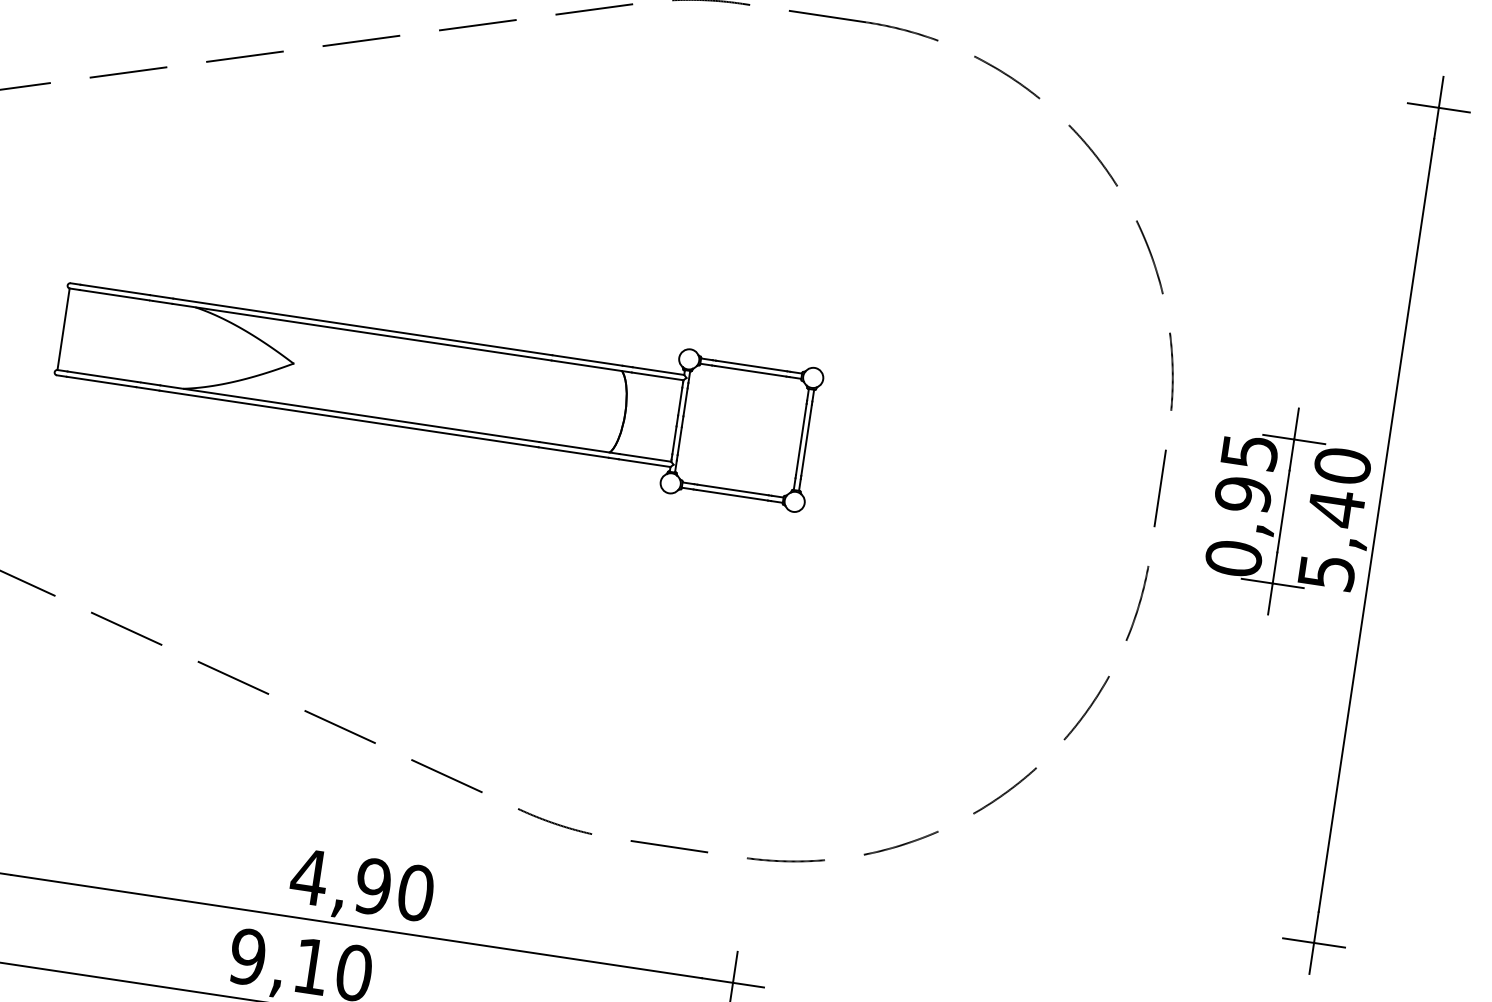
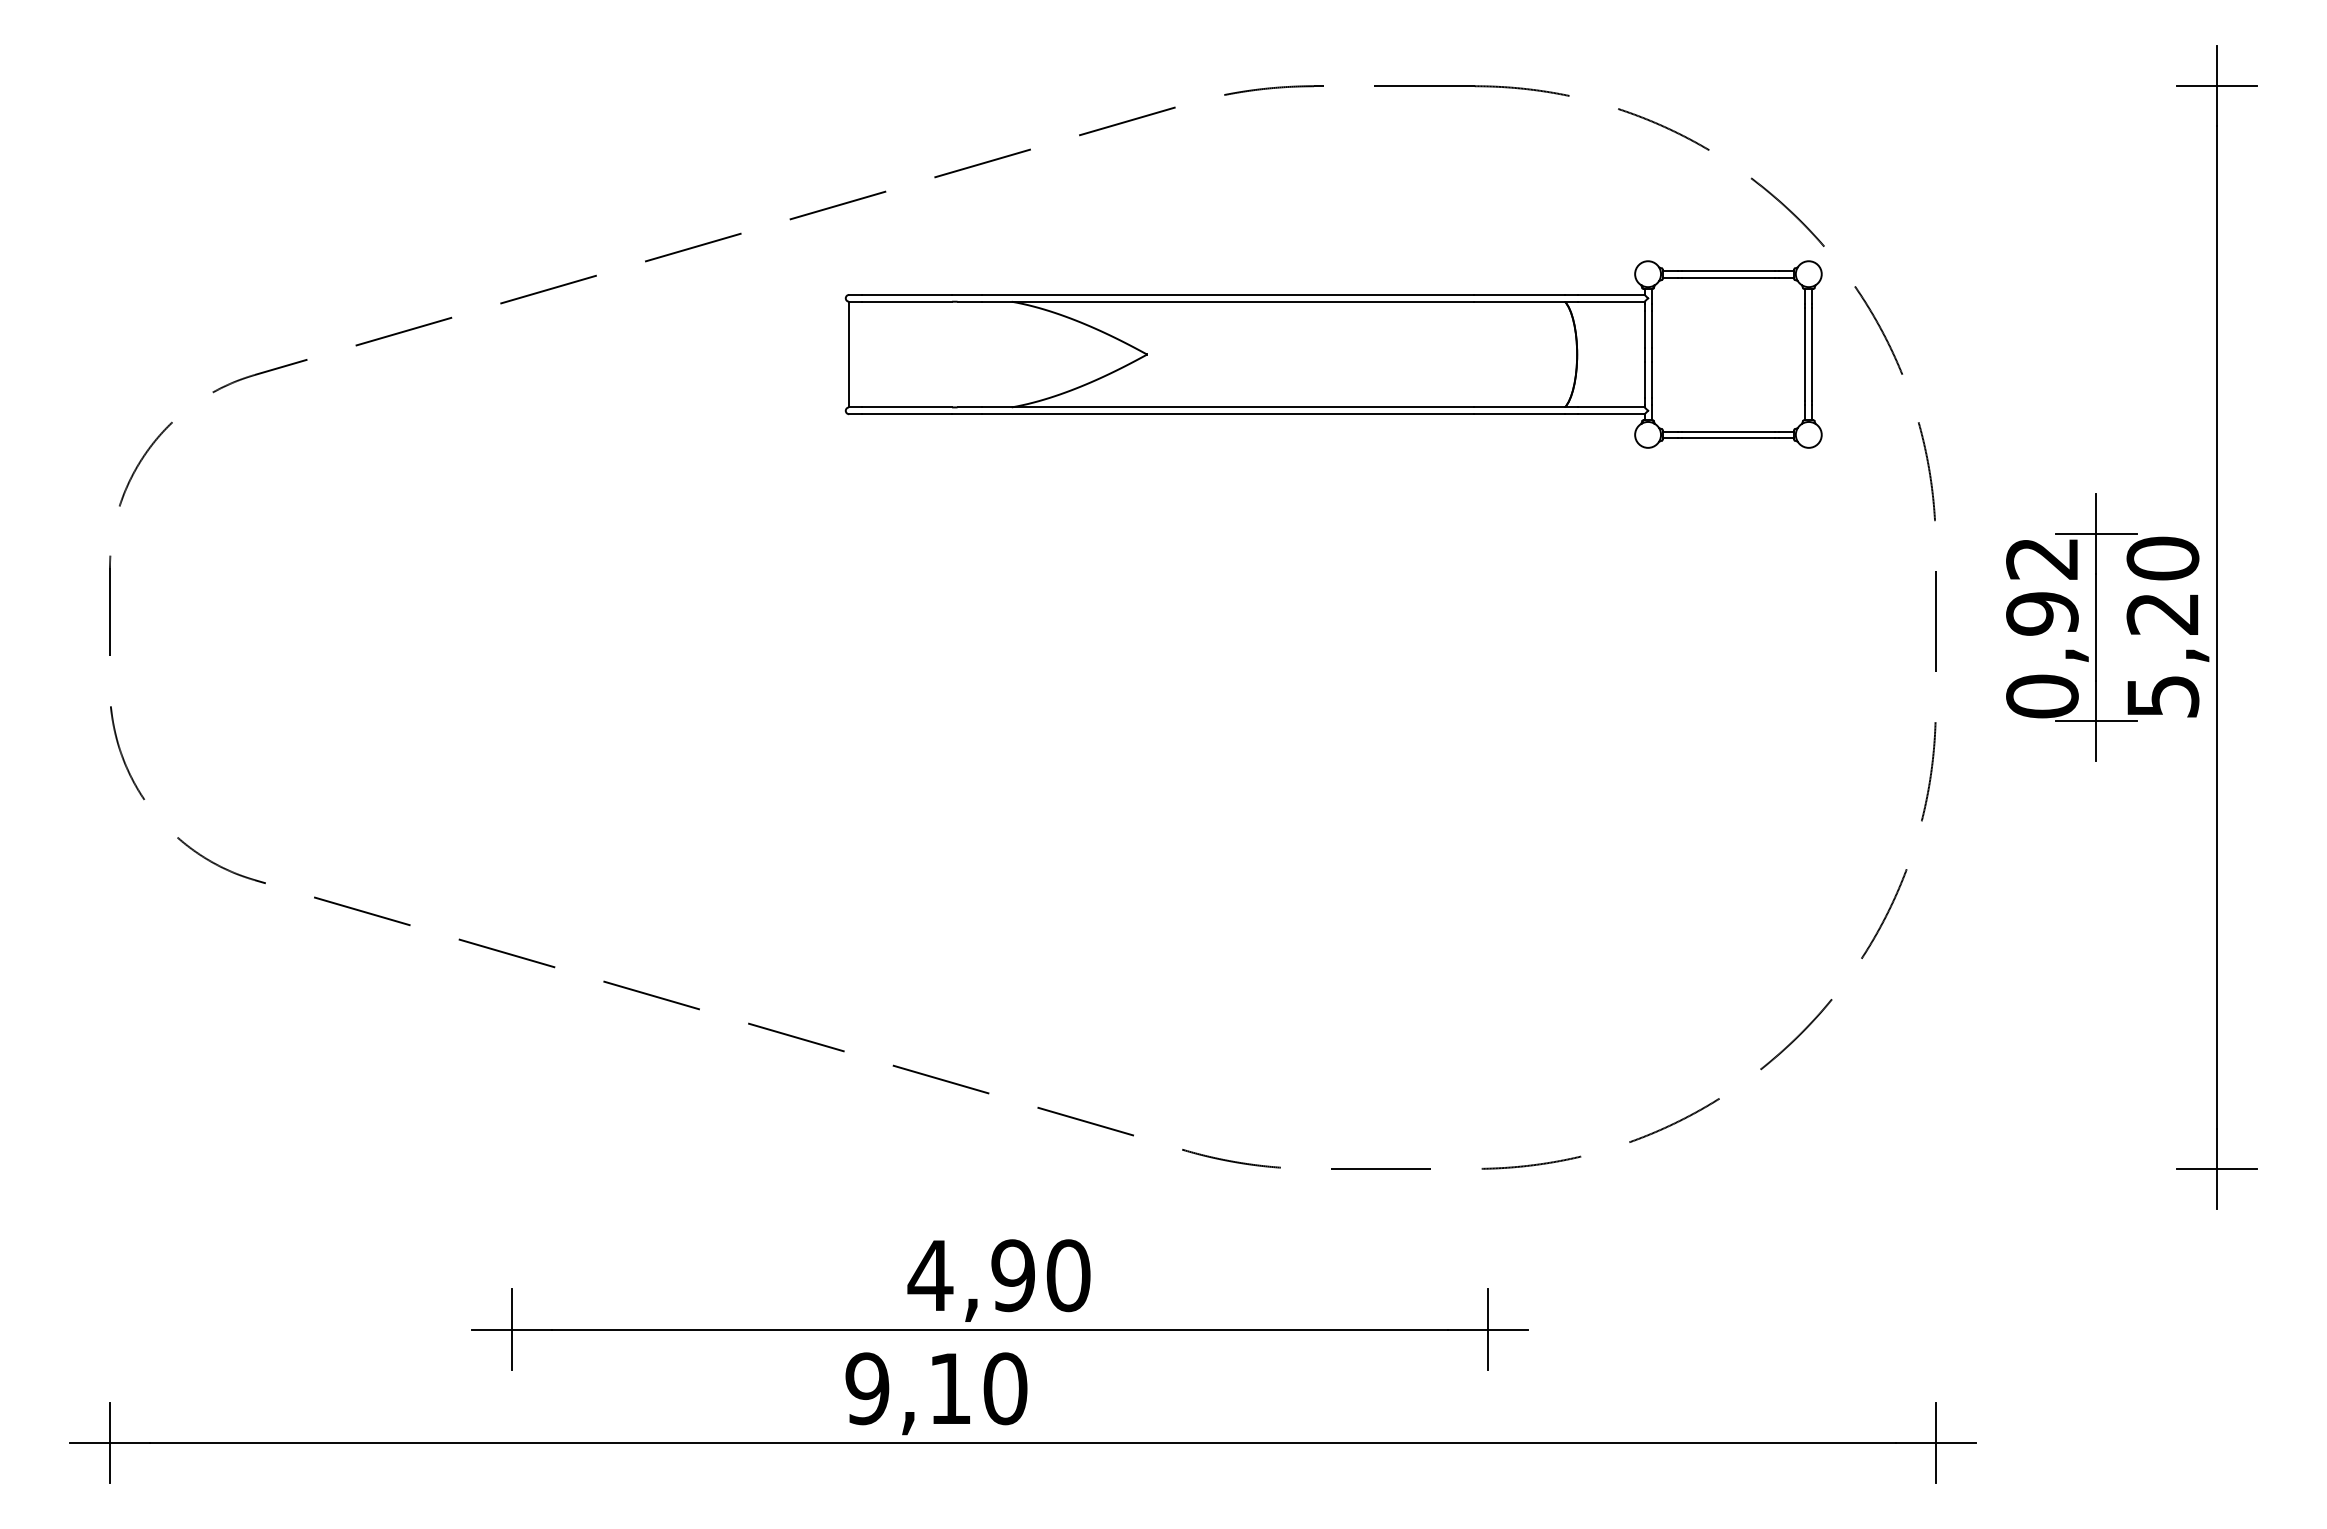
part: (437, 385) -> (1333, 354), moved
text: (1249, 452) -> (2042, 558), 0,95 -> 0,92
text: (1335, 509) -> (2162, 614), 5,40 -> 5,20

